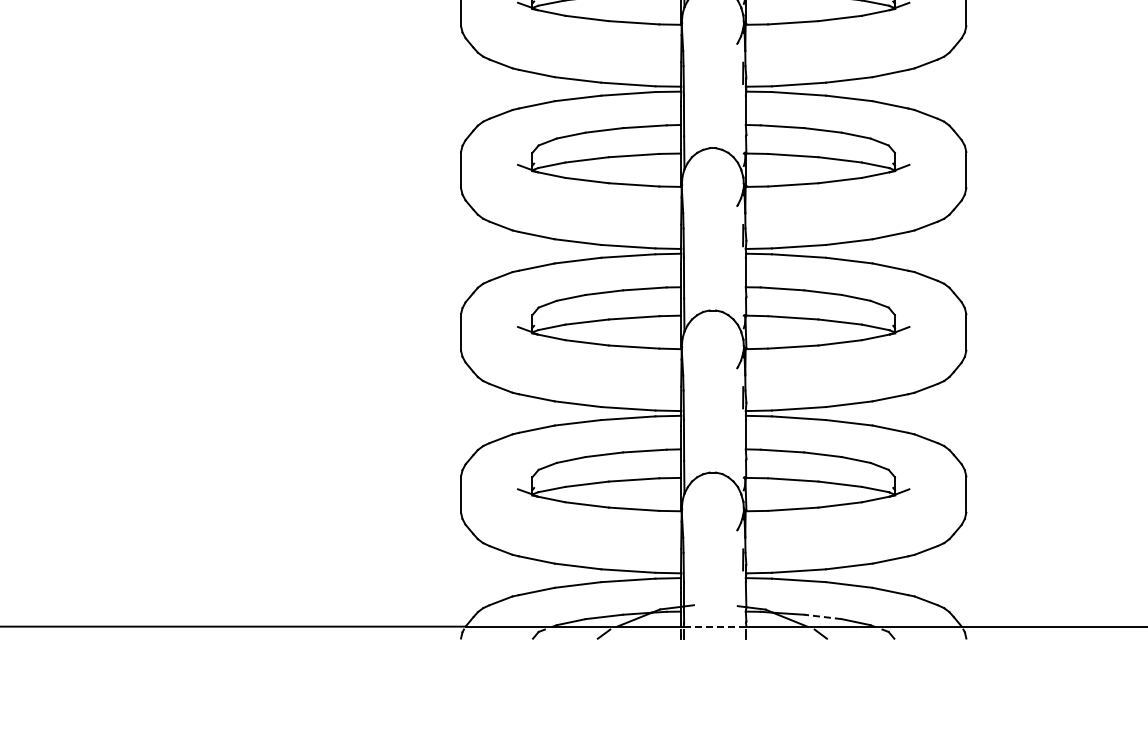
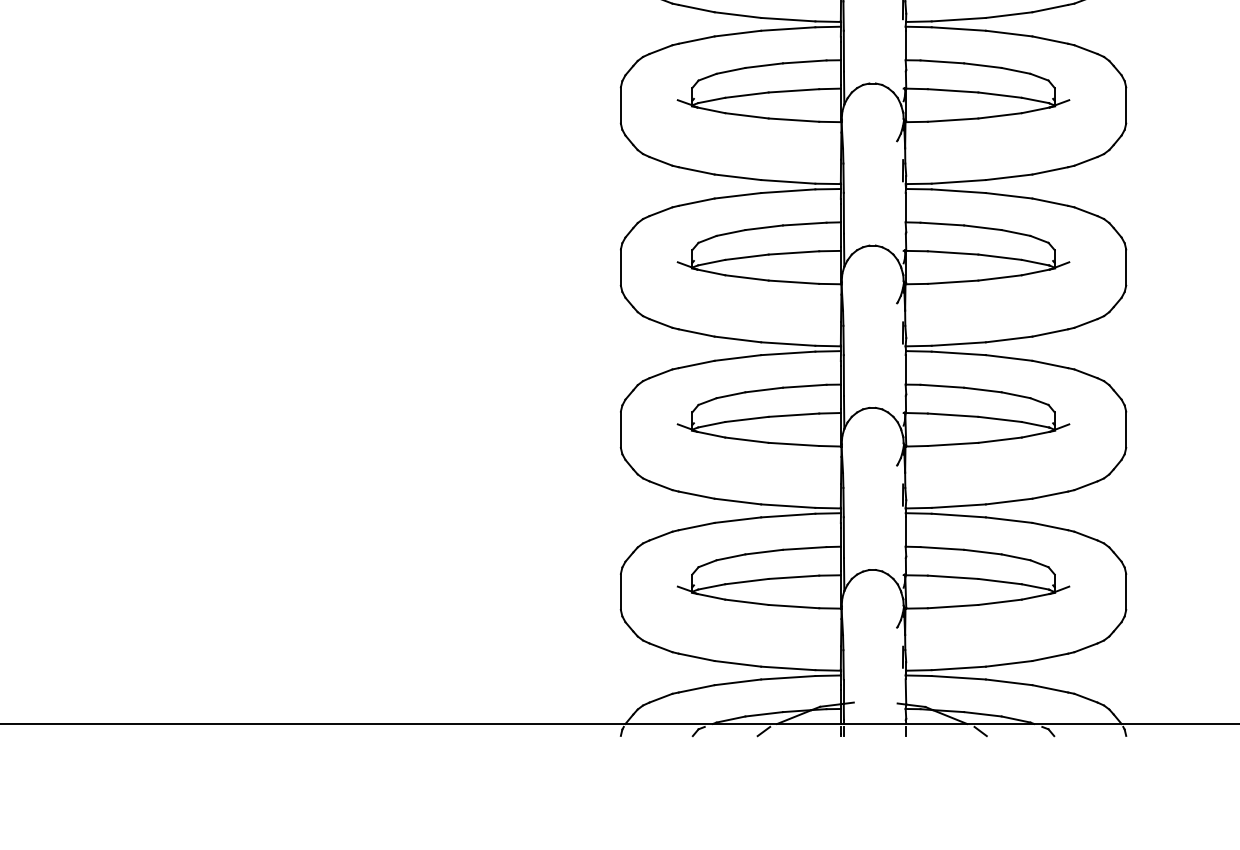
line: (822, 617) -> (982, 714), dashed -> solid
line: (715, 627) -> (875, 724), dashed -> solid

